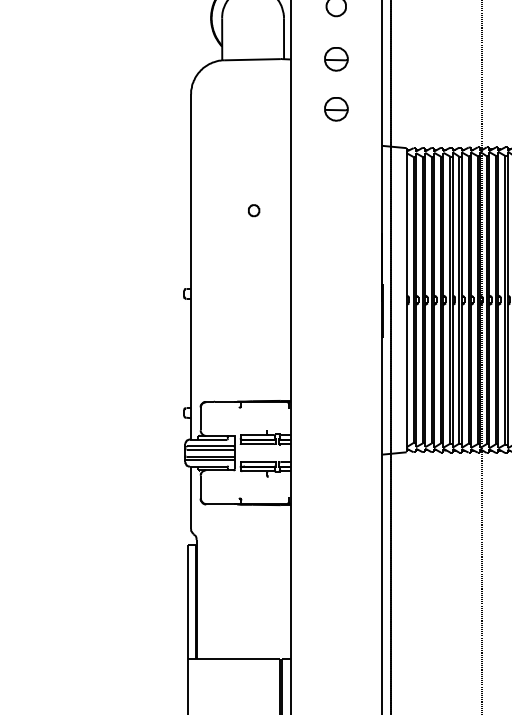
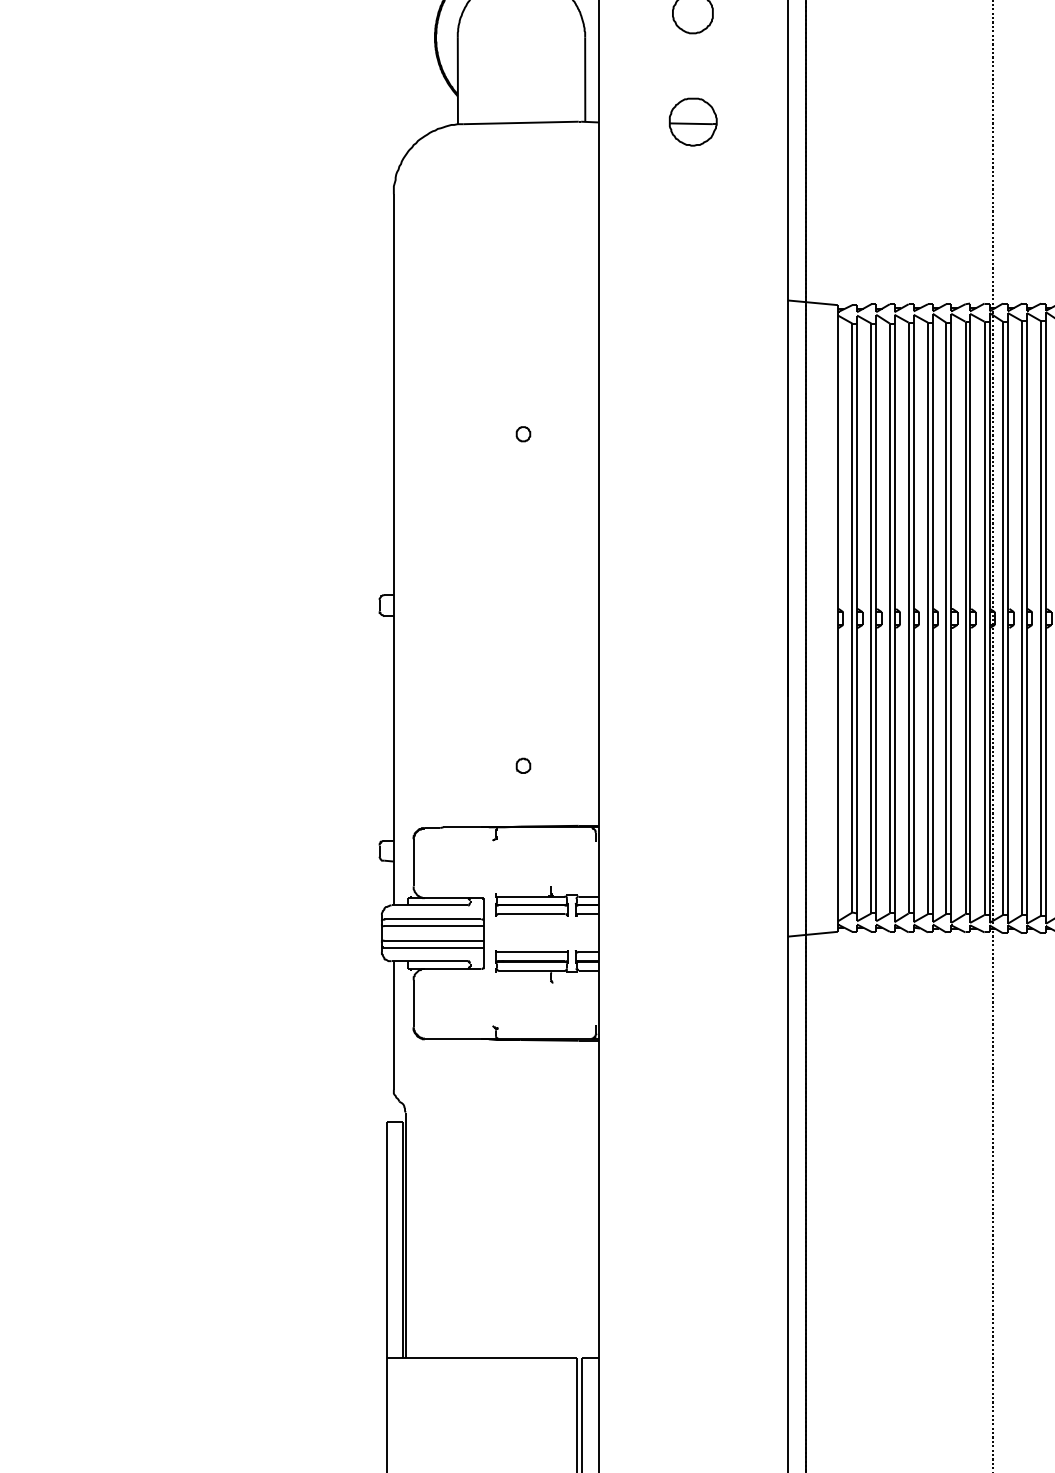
part: (336, 109) -> (693, 225), removed
part: (253, 210) -> (522, 433), size x0.62
part: (253, 371) -> (522, 765), added

